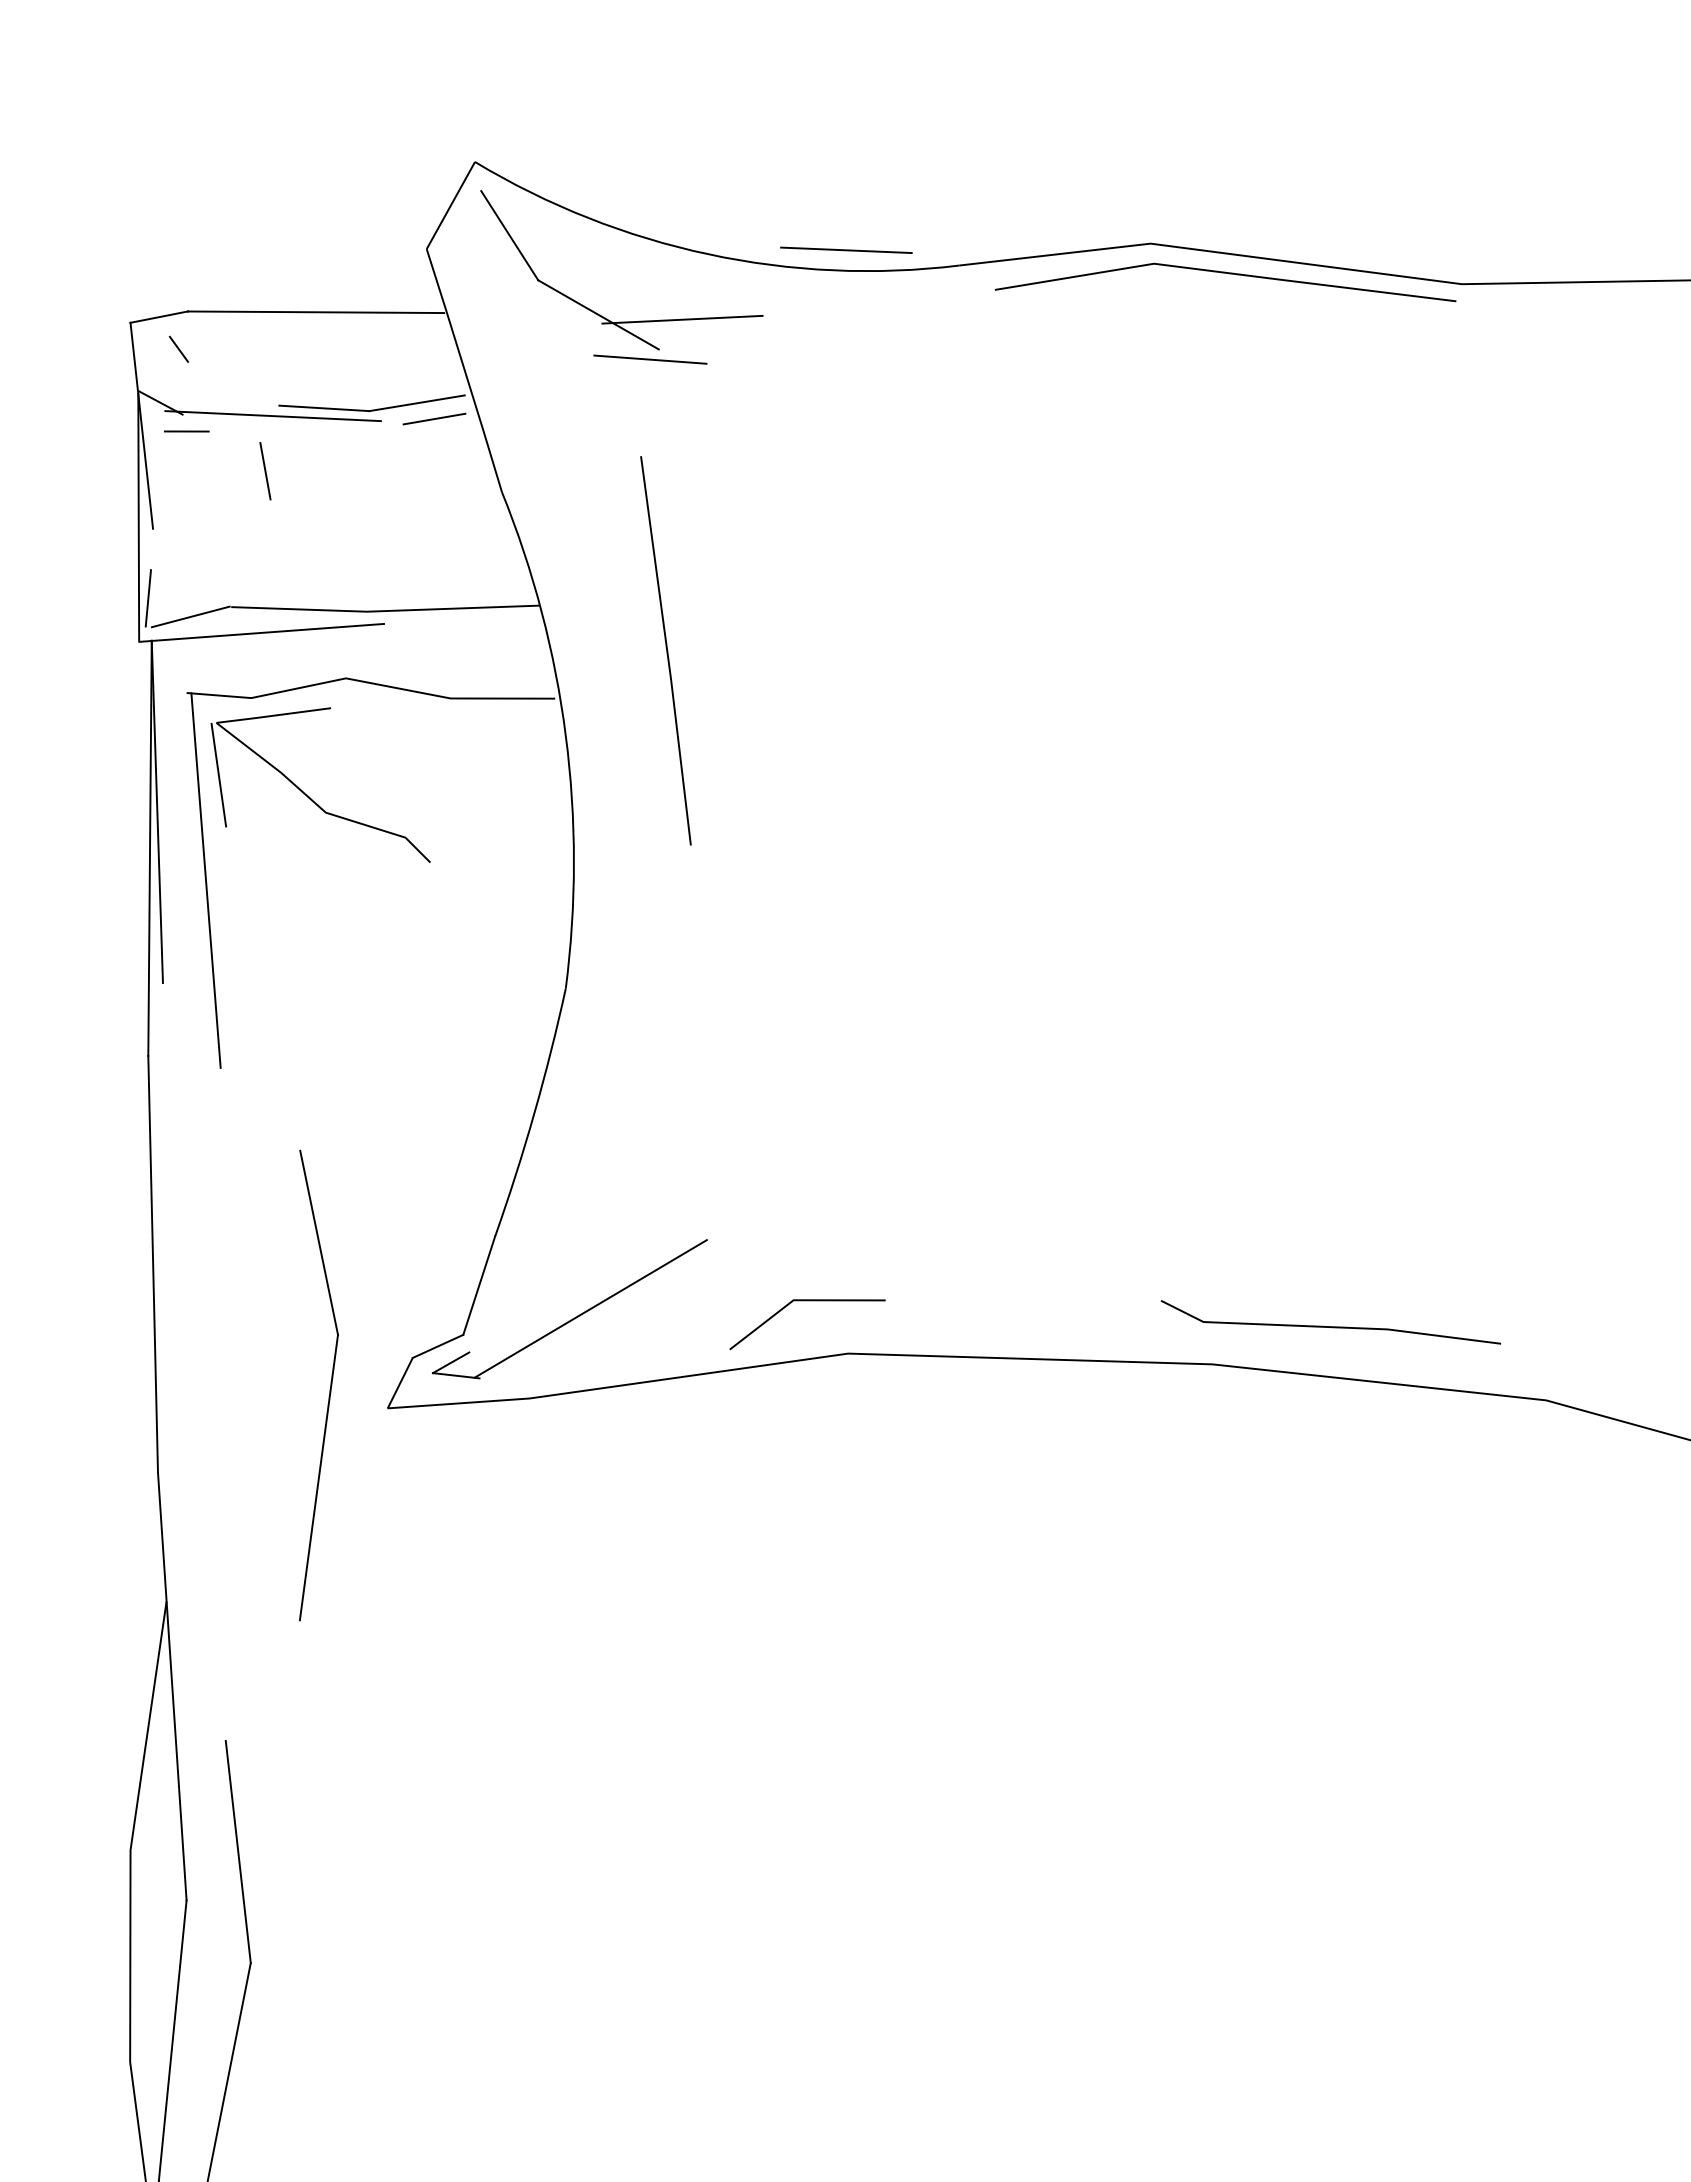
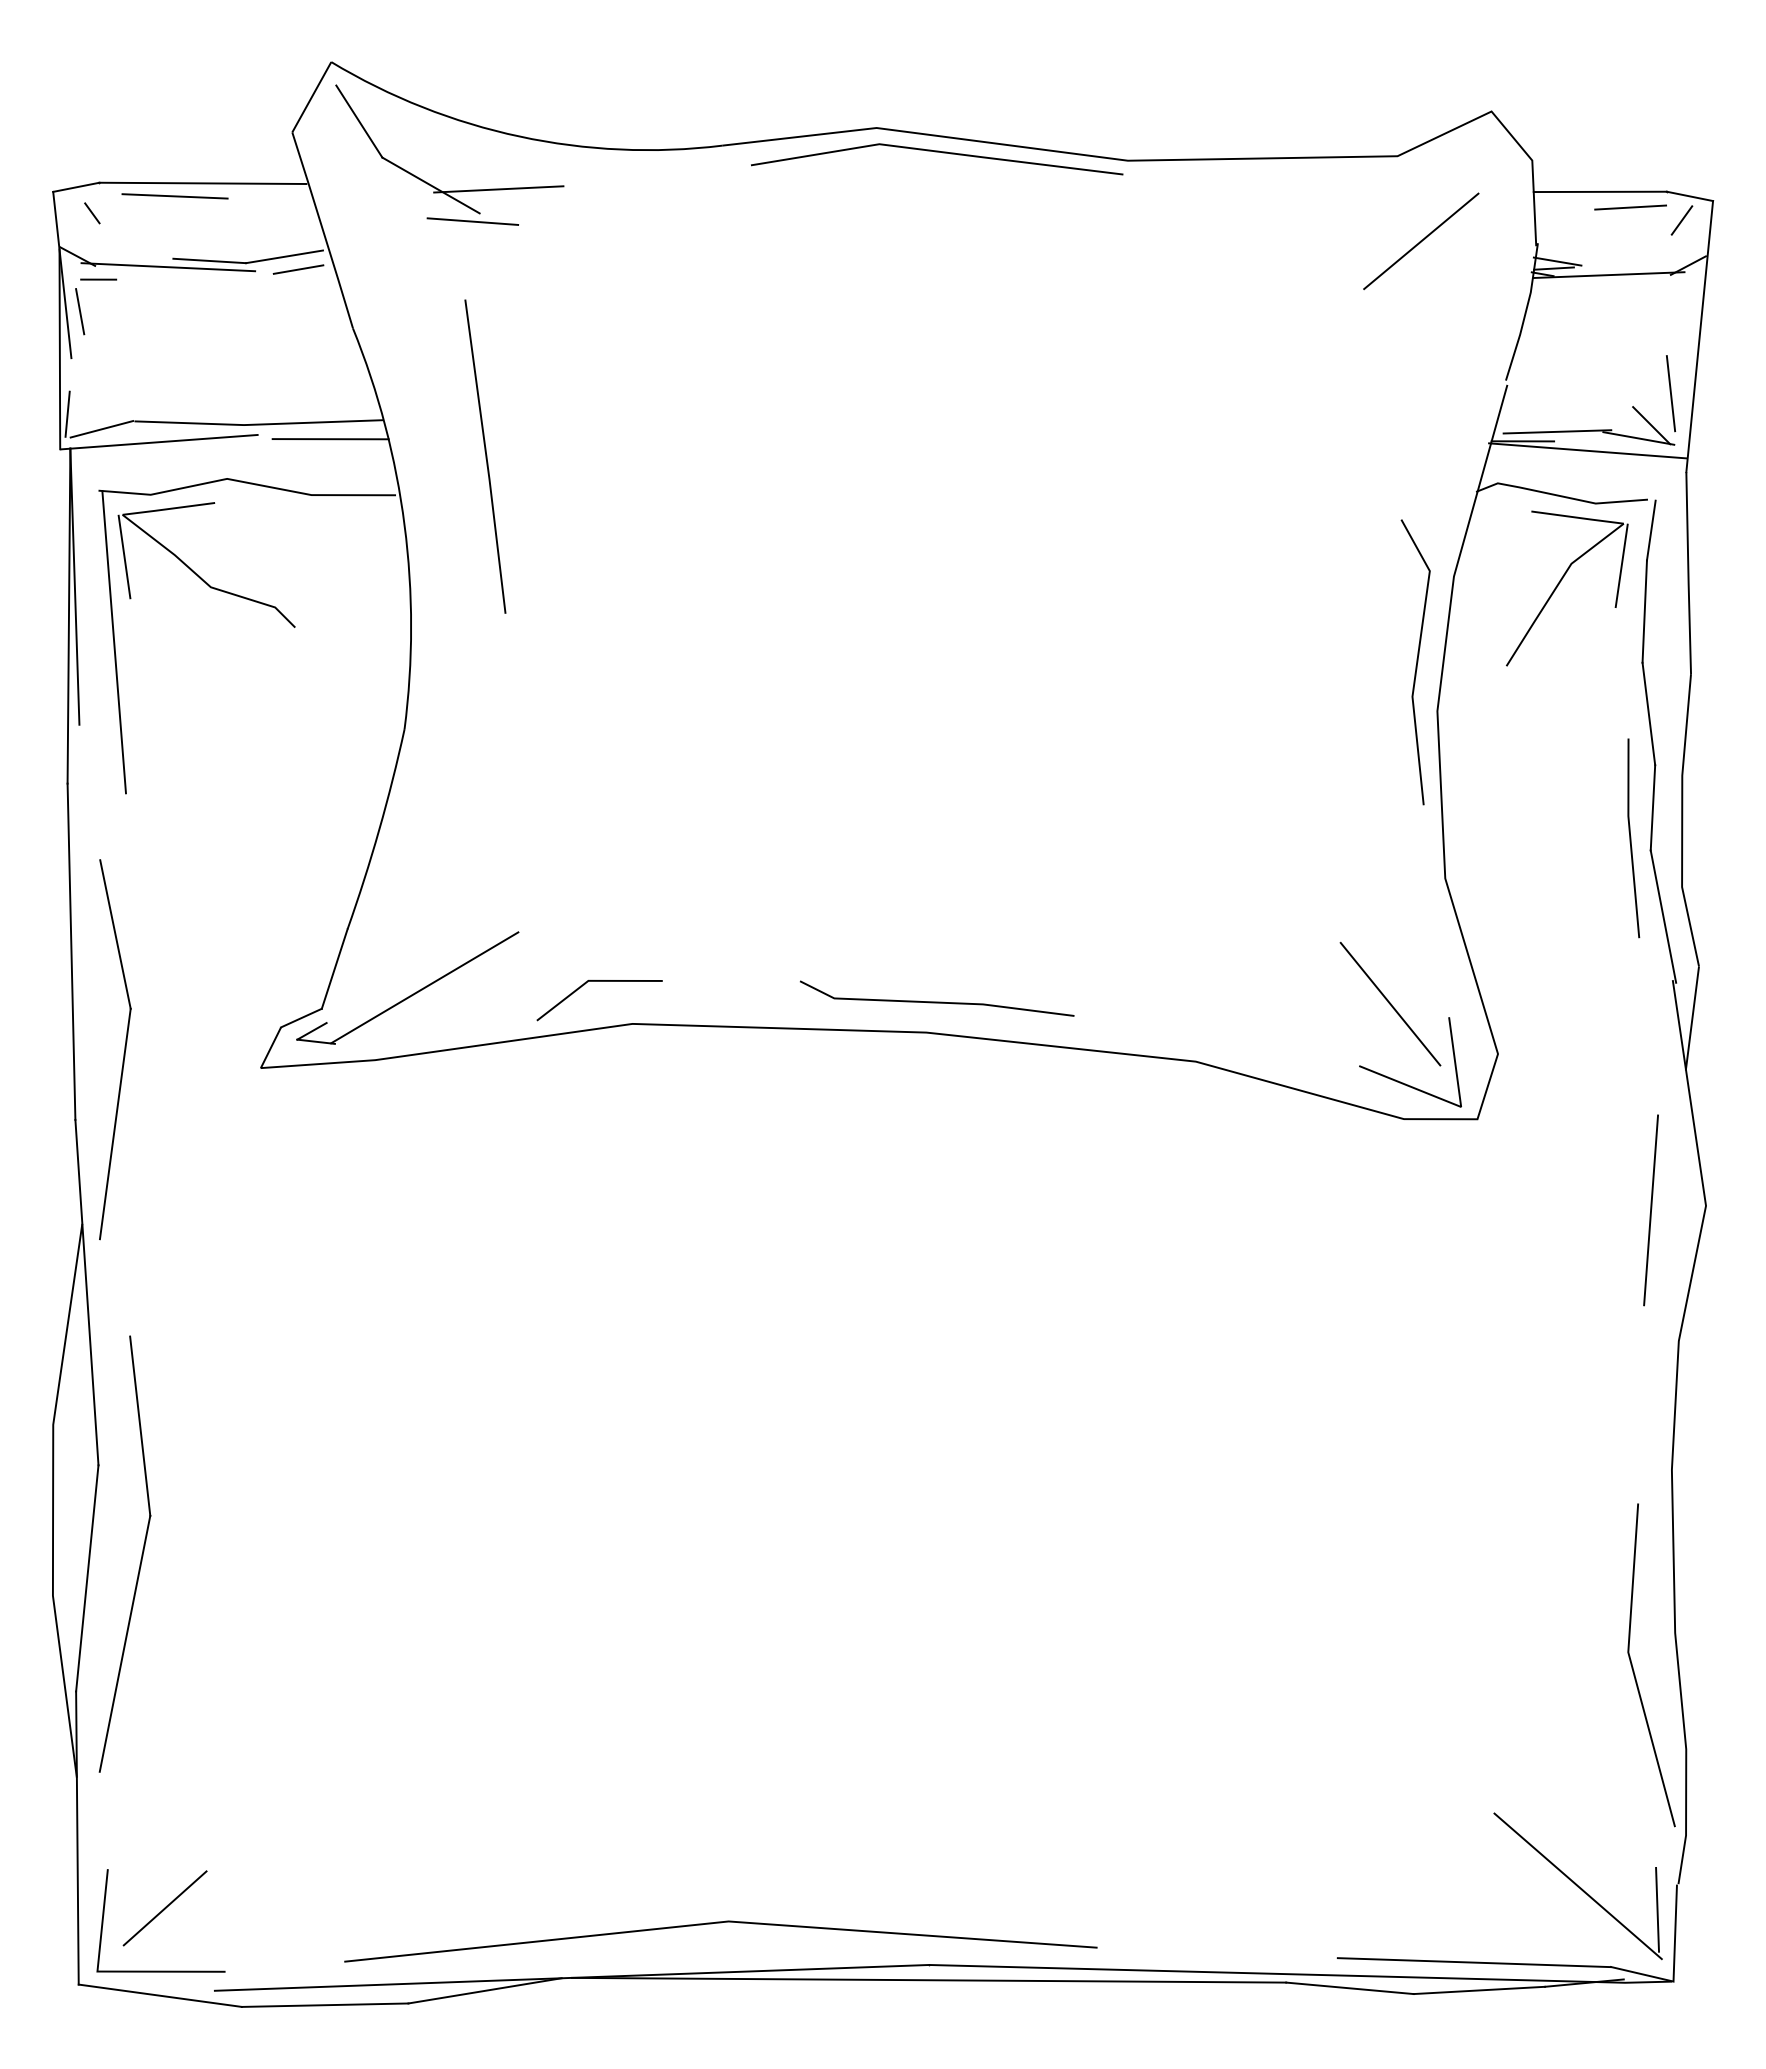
line: (845, 250) -> (174, 196), moved
line: (265, 470) -> (80, 311), moved
line: (474, 629) -> (330, 439), added
line: (1331, 1325) -> (937, 1001), moved
part: (329, 1390) -> (123, 1053), moved

